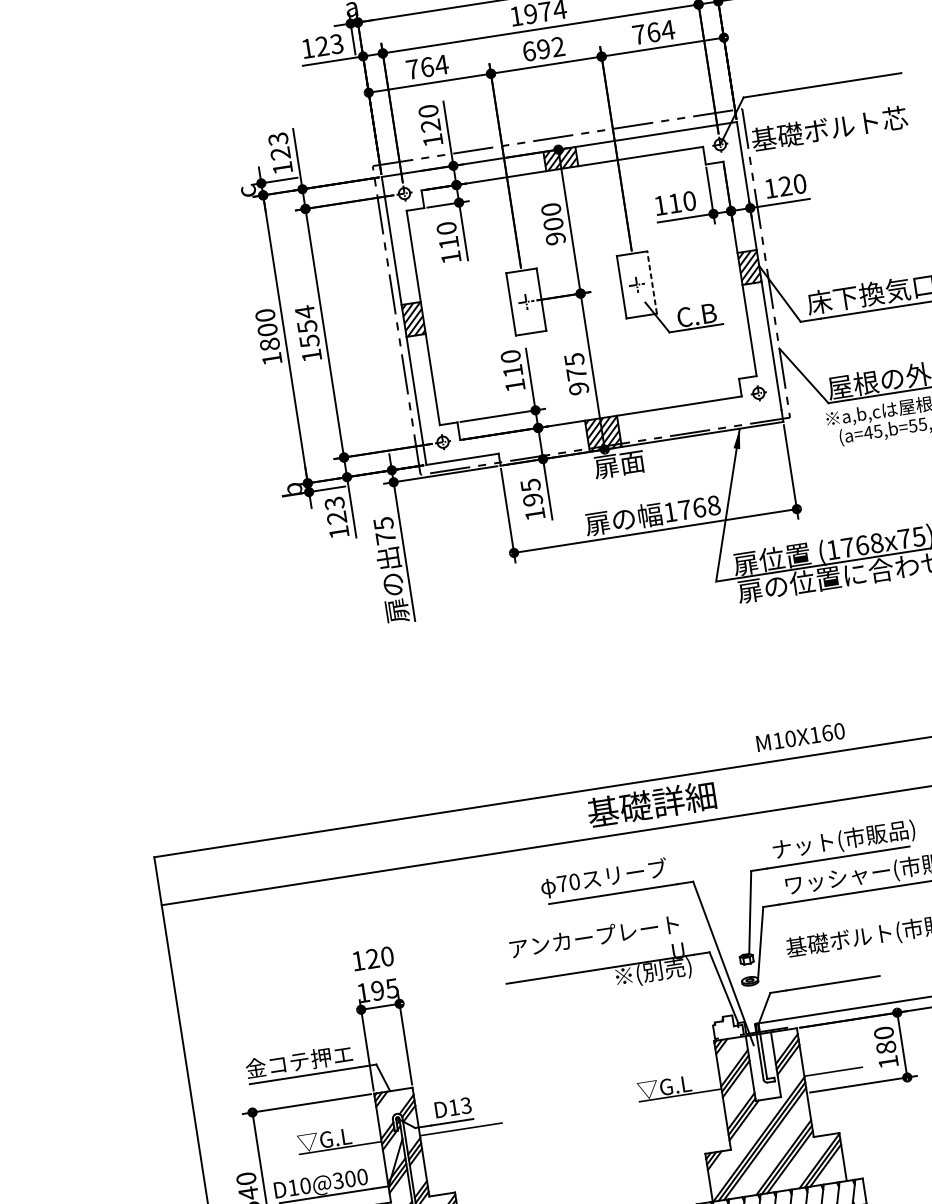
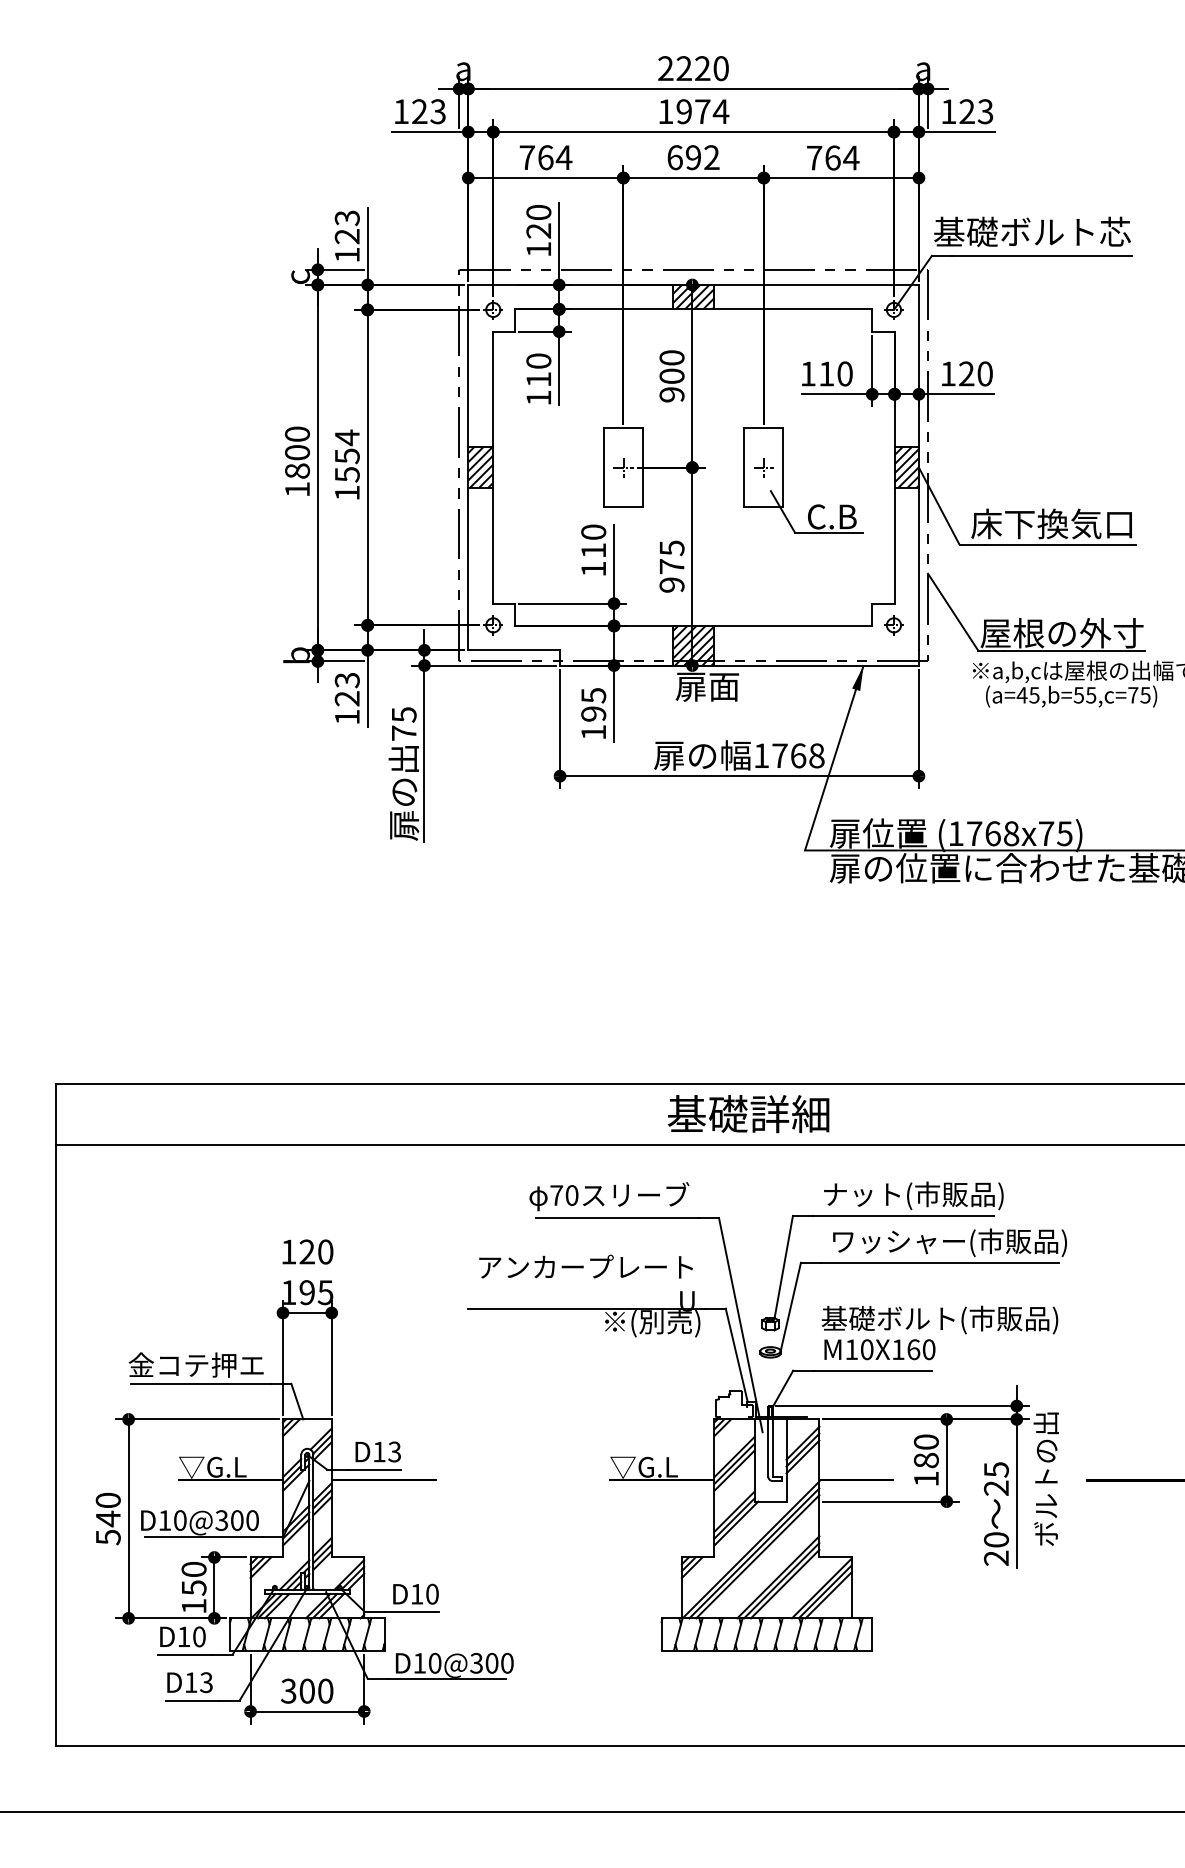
text: (829, 128) -> (1032, 231), moved
line: (652, 282) -> (783, 467), dashed -> solid
text: (800, 737) -> (879, 1349), moved
text: (651, 804) -> (748, 1114), moved

